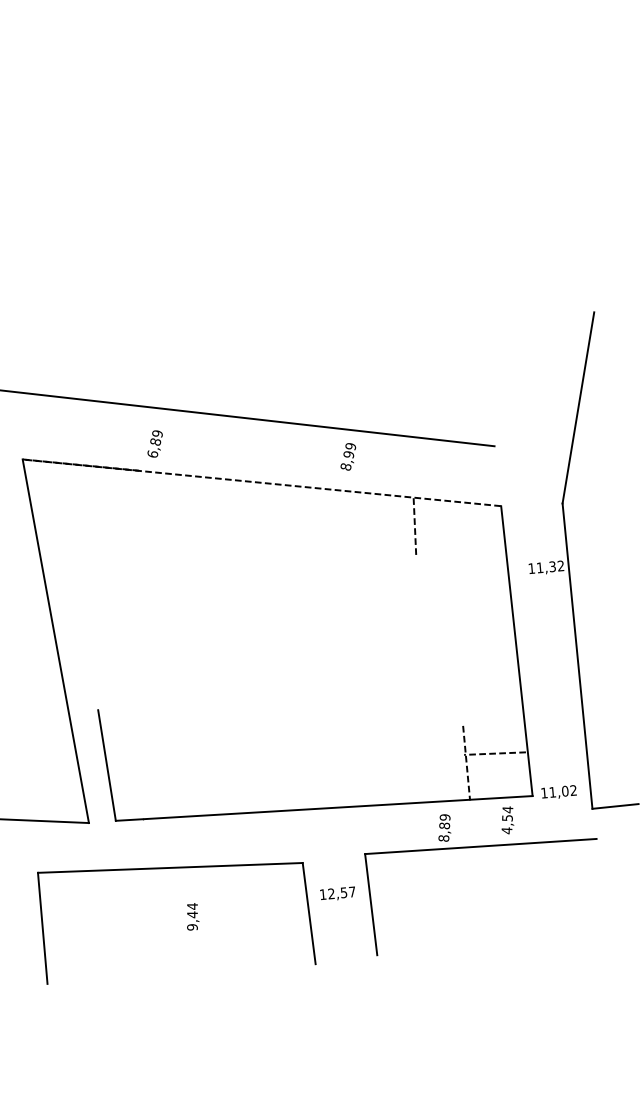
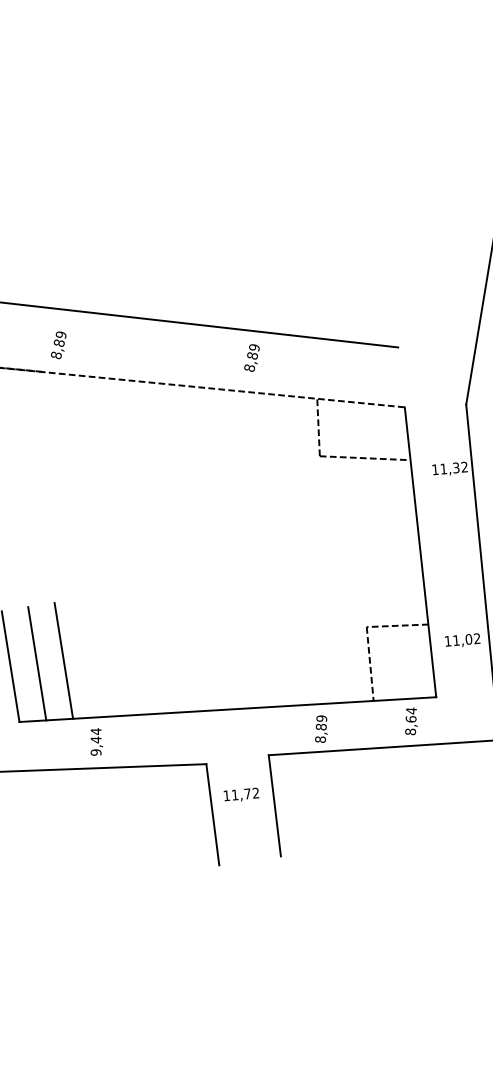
text: (152, 453) -> (56, 354), 6,89 -> 8,89
text: (349, 454) -> (253, 355), 8,99 -> 8,89
line: (461, 557) -> (365, 458), added
line: (494, 753) -> (397, 625), moved
line: (159, 759) -> (63, 660), added
line: (133, 762) -> (37, 663), added
text: (558, 791) -> (462, 639), moved
text: (506, 824) -> (410, 725), 4,54 -> 8,64
text: (444, 827) -> (321, 728), moved
text: (341, 892) -> (245, 793), 12,57 -> 11,72
text: (193, 916) -> (97, 741), moved

